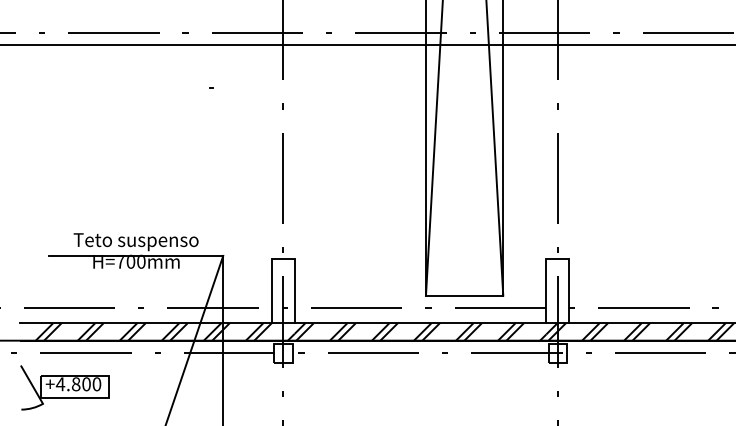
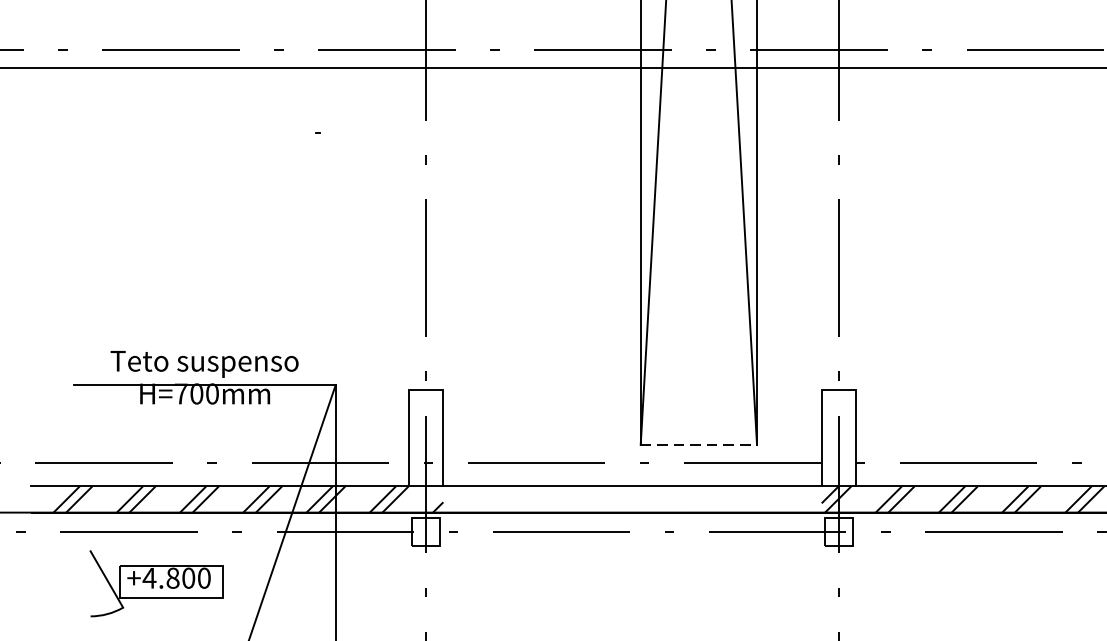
line: (464, 295) -> (698, 444), solid -> dashed
hatch: (420, 331) -> (632, 498), removed
part: (64, 387) -> (155, 583), moved

